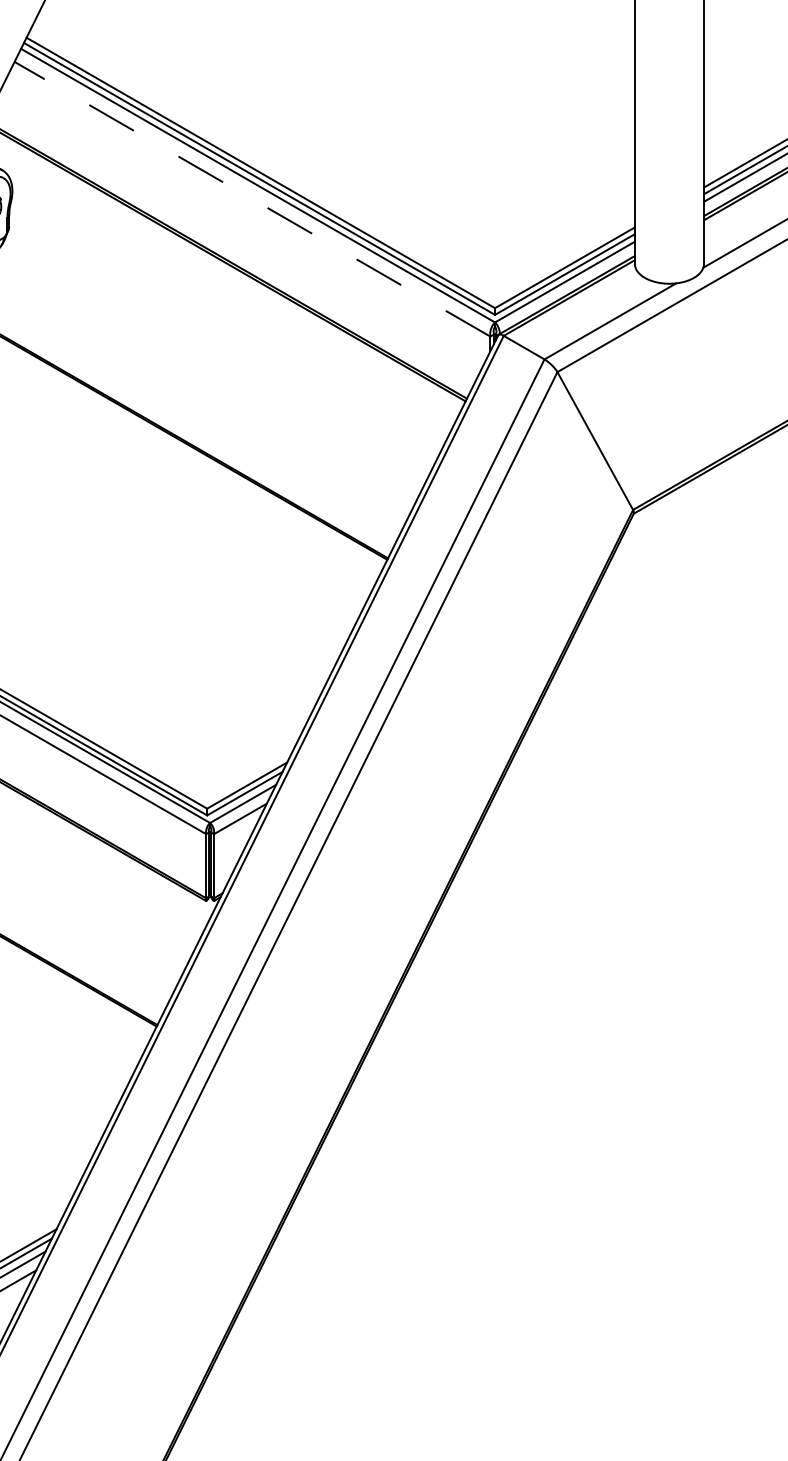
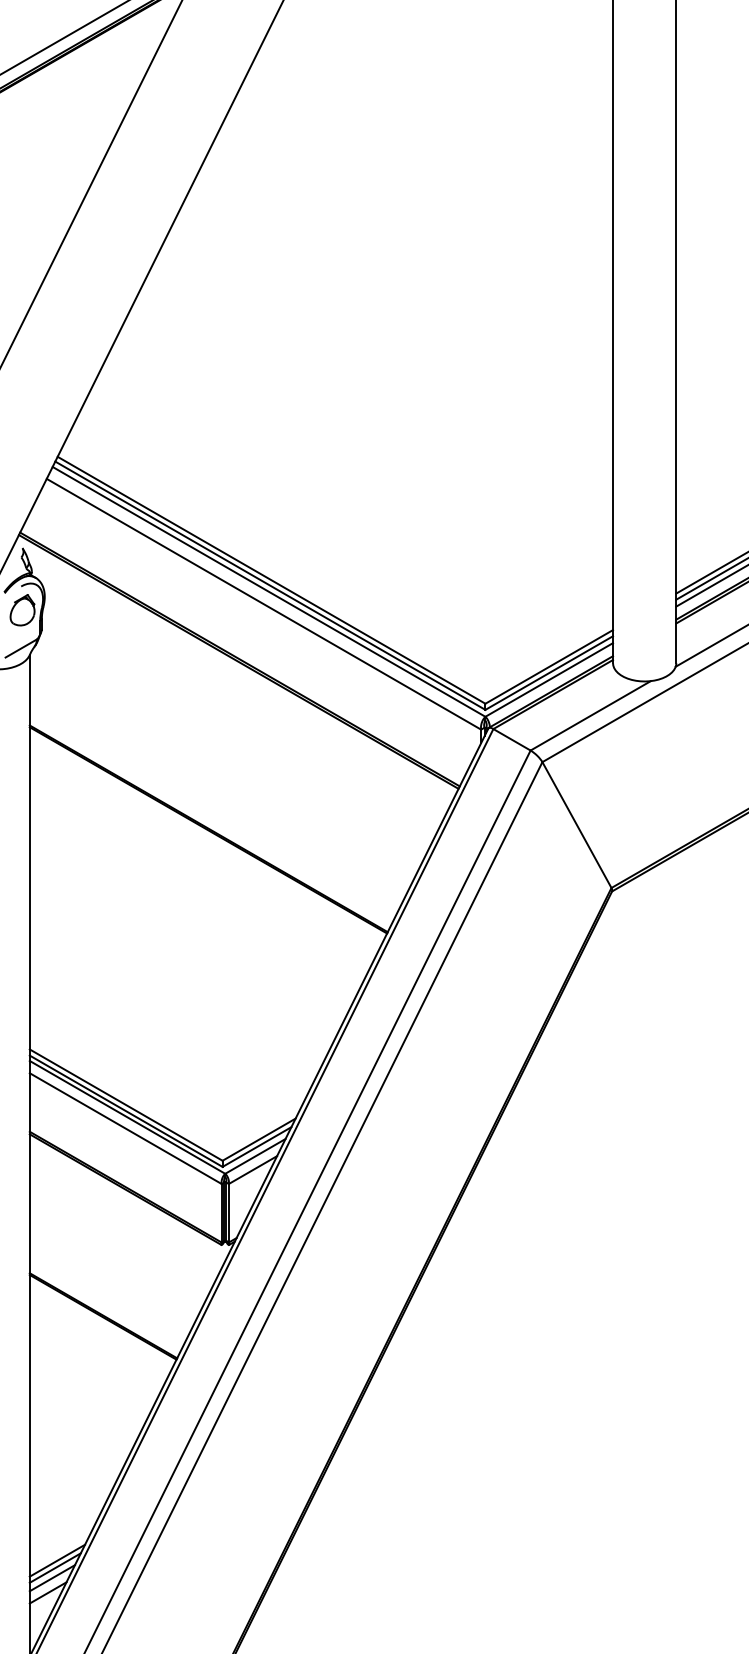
line: (251, 199) -> (263, 604), dashed -> solid

